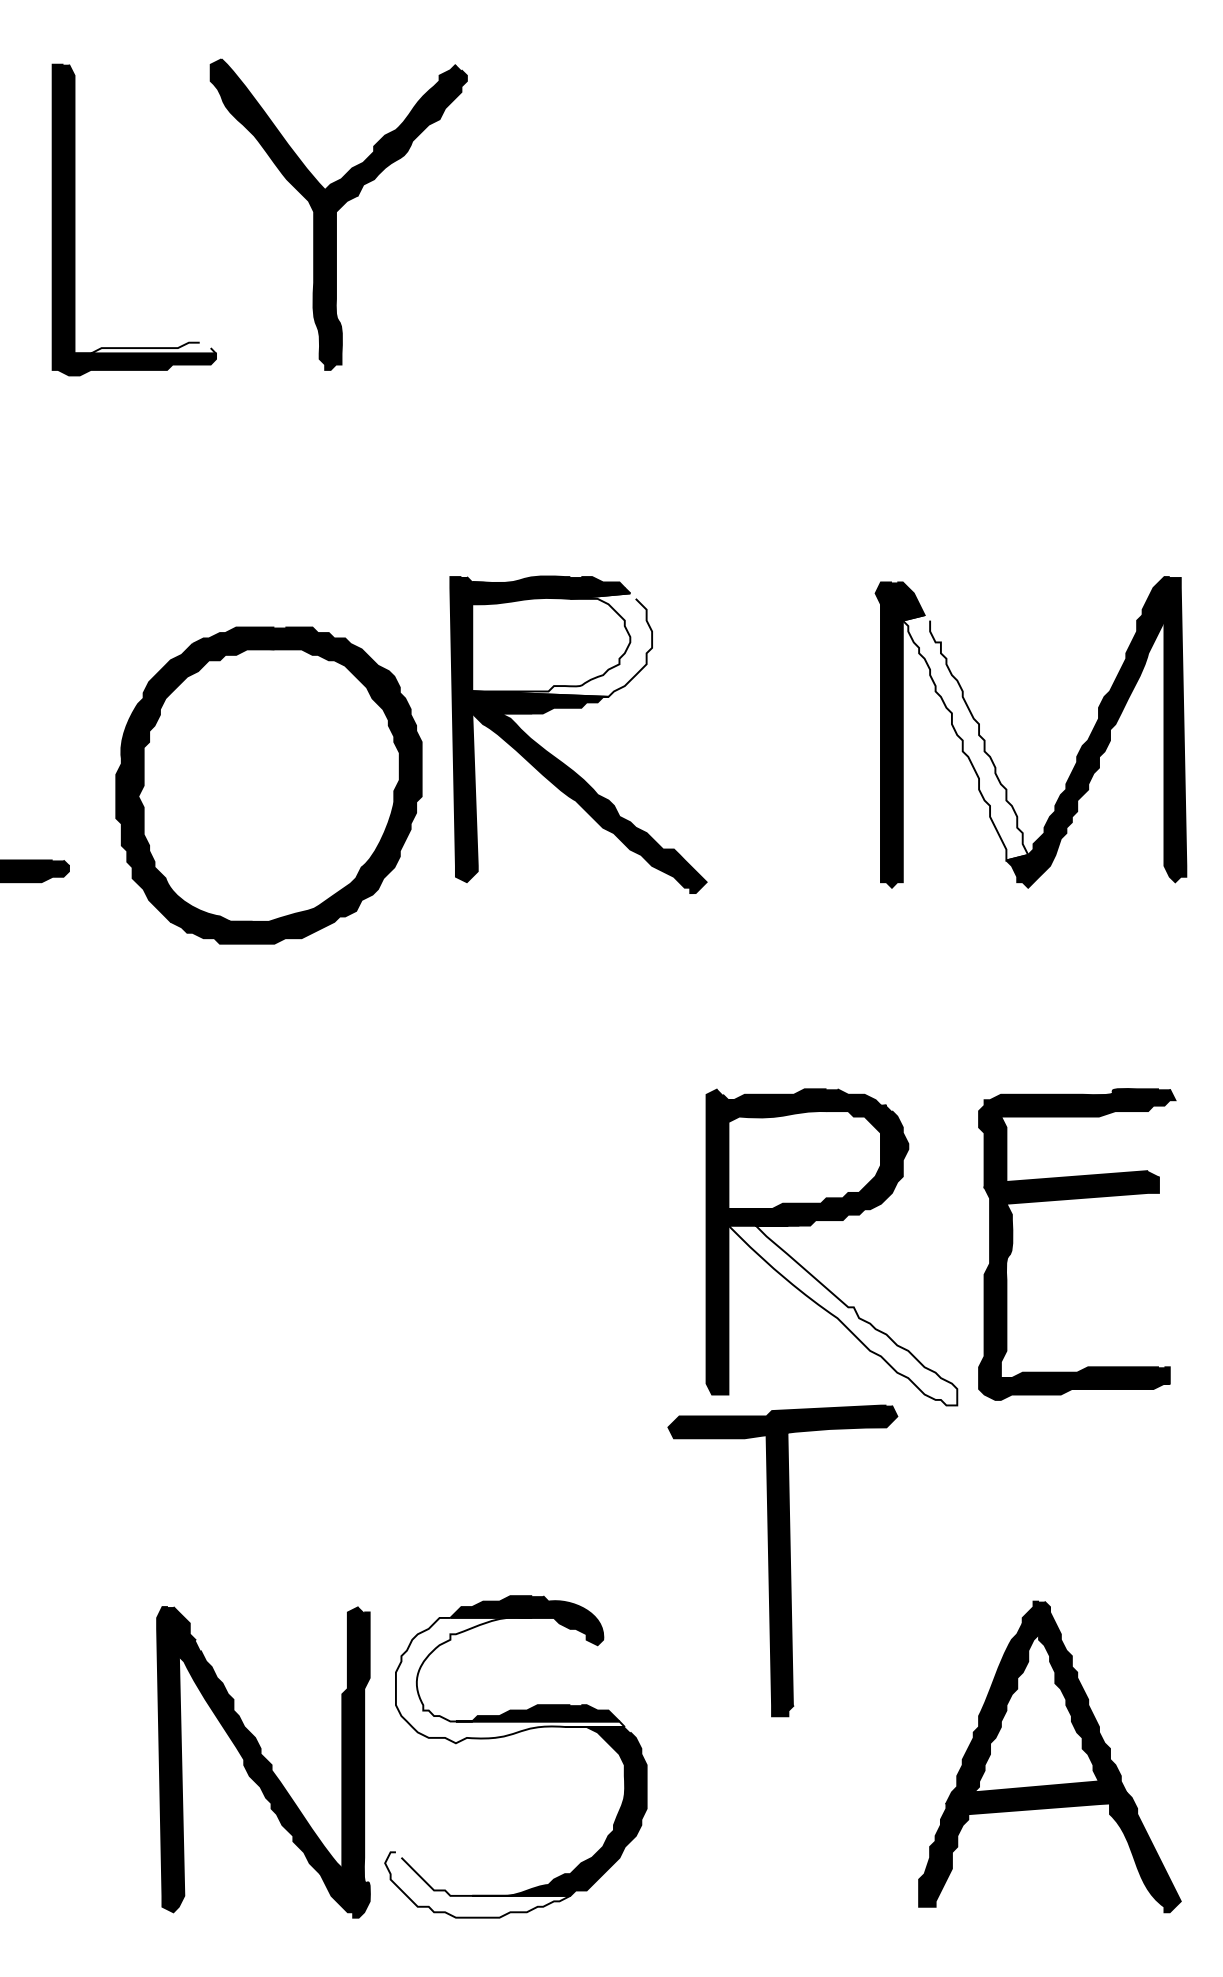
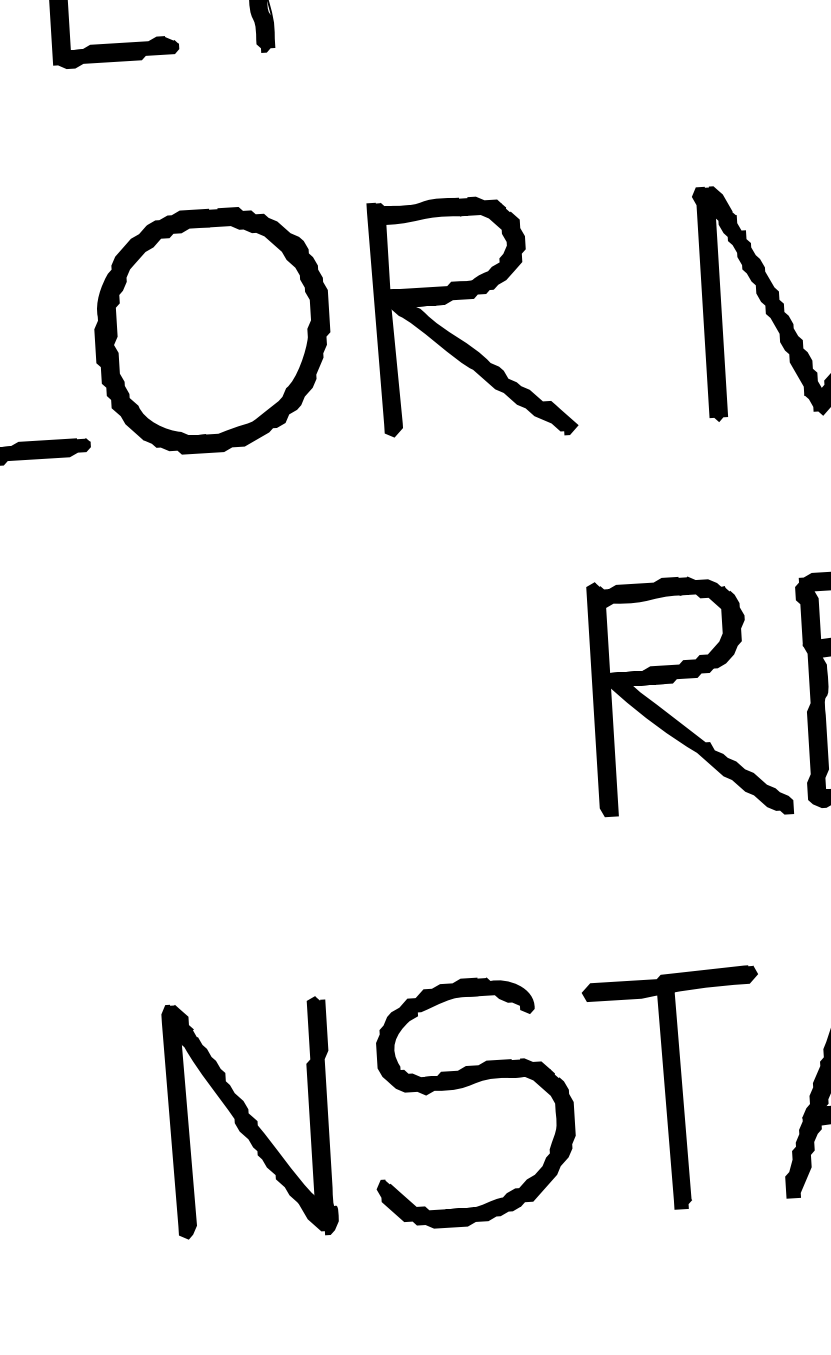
fill: (145, 347) -> (123, 43), added
fill: (562, 644) -> (456, 250), added
fill: (965, 737) -> (768, 302), added
part: (268, 785) -> (211, 330), moved
fill: (842, 1315) -> (701, 749), added
part: (782, 1560) -> (676, 1089), moved
fill: (509, 1680) -> (464, 1044), added
part: (263, 1762) -> (250, 1119), moved
fill: (477, 1884) -> (449, 1201), added

